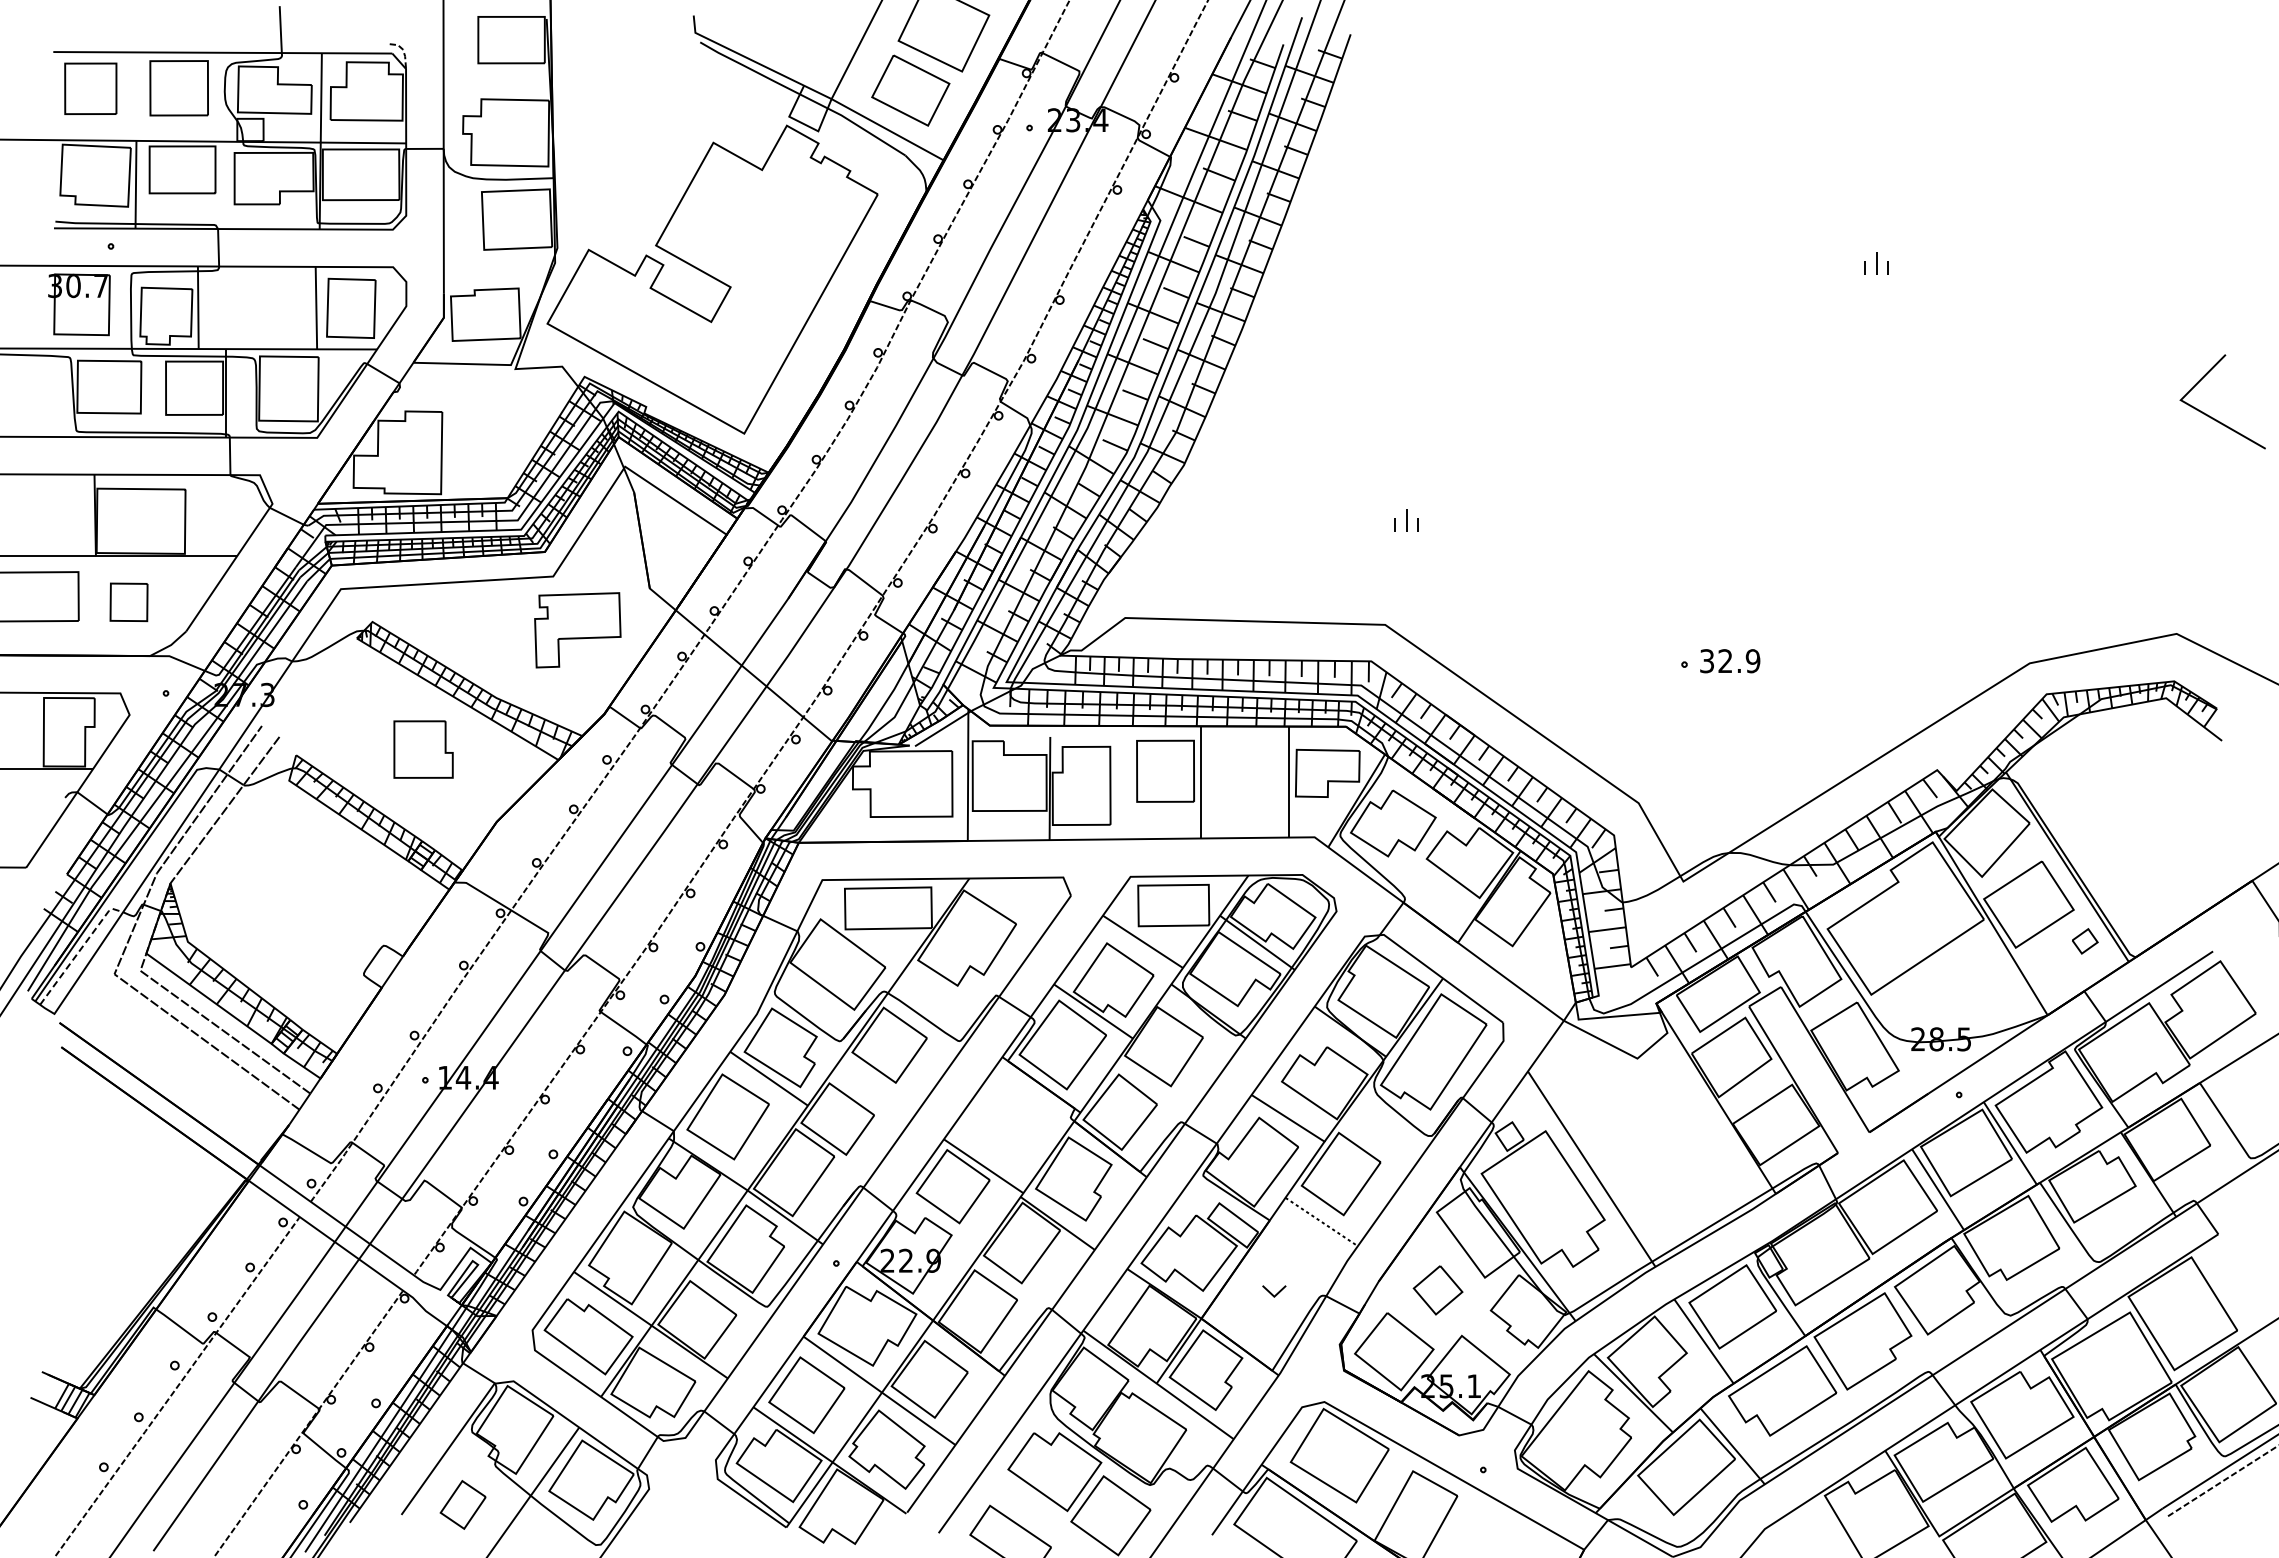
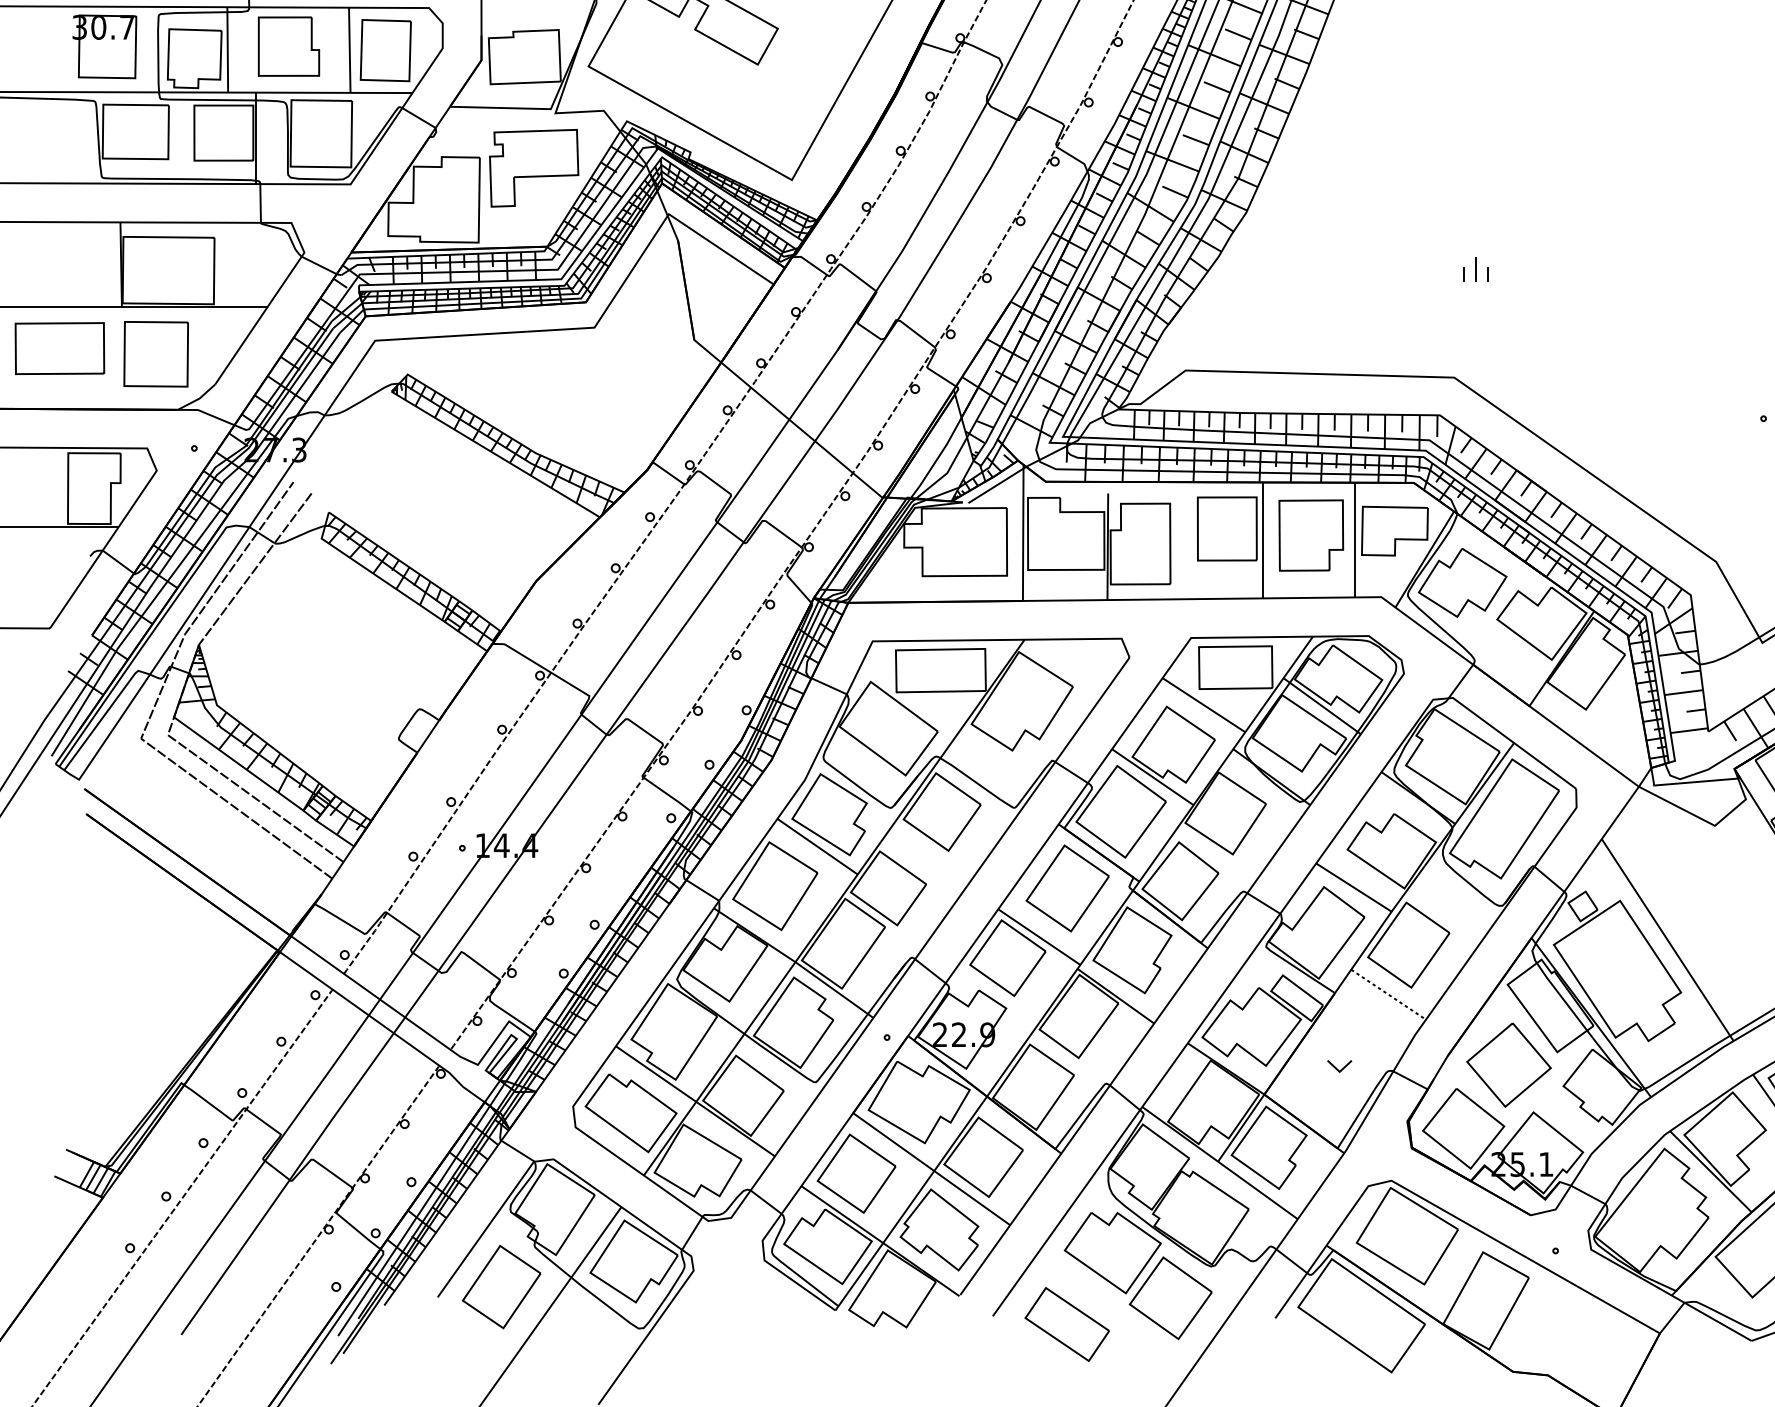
part: (128, 602) -> (155, 354), size x1.67
part: (577, 630) -> (533, 168), moved
part: (423, 749) -> (288, 46), moved
part: (1246, 777) -> (1310, 535), added
line: (80, 950) -> (105, 714), dashed -> solid
part: (1010, 1118) -> (1067, 887), added
part: (1437, 1290) -> (1508, 1065), size x1.67
part: (462, 1504) -> (500, 1286), size x1.67

